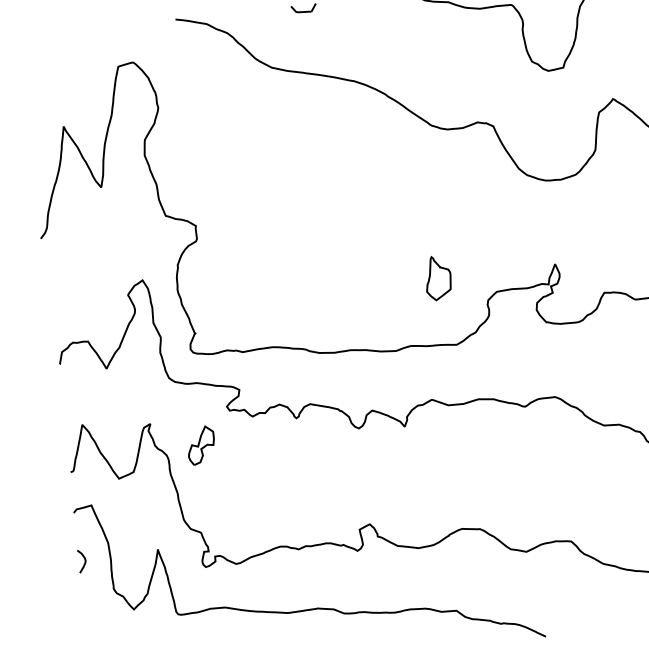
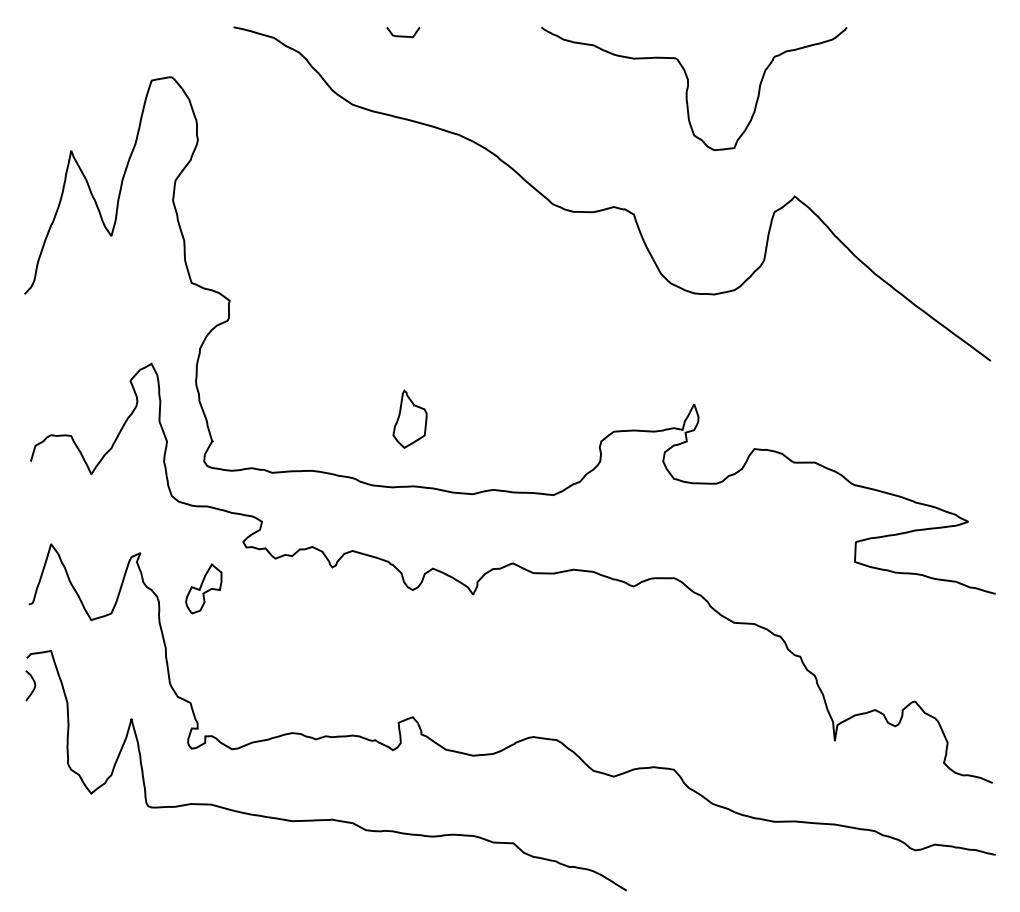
part: (437, 277) -> (409, 418), moved
curve: (84, 562) -> (33, 687), moved

